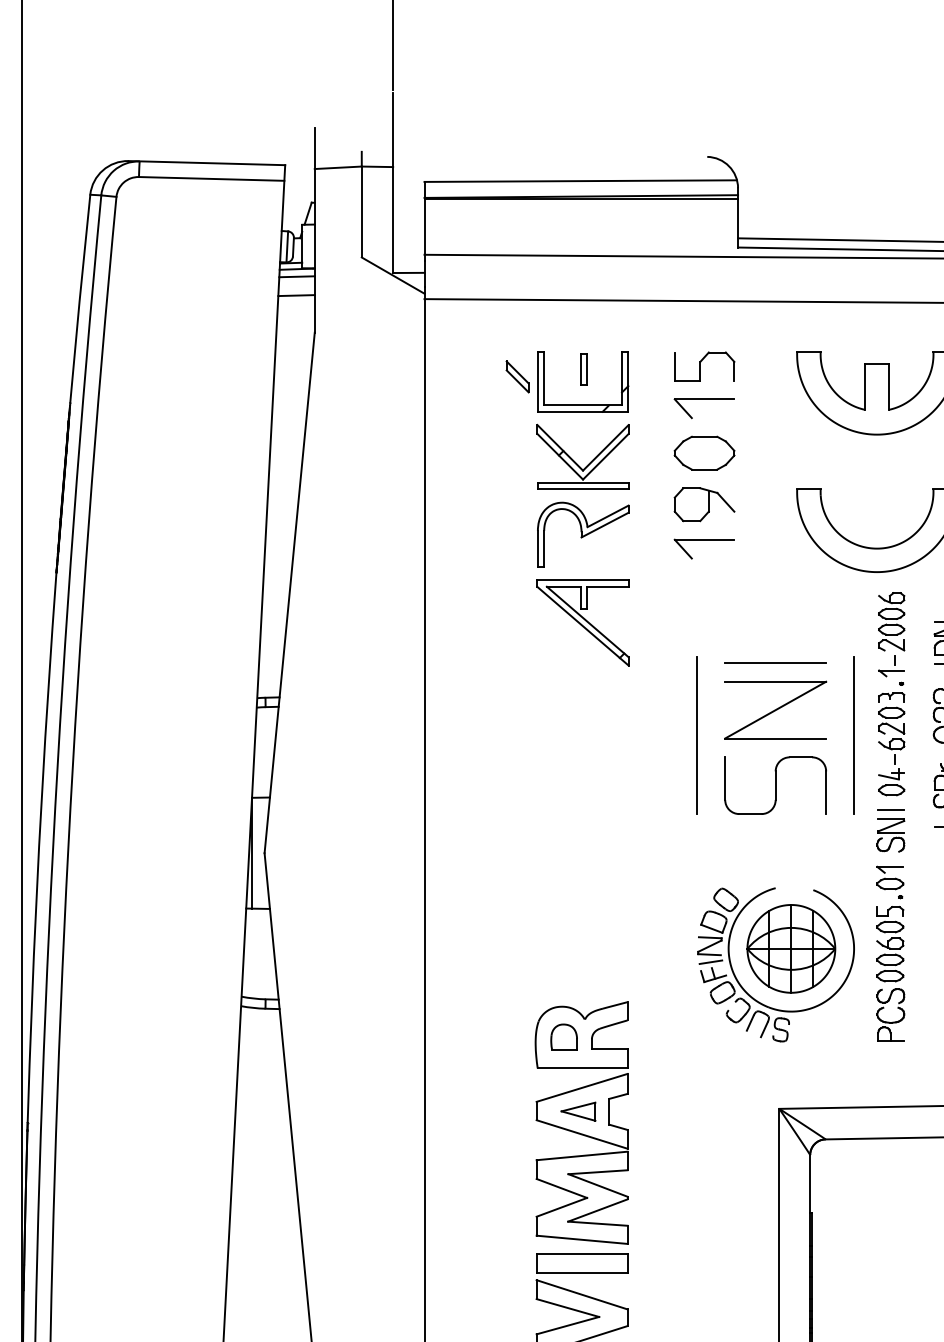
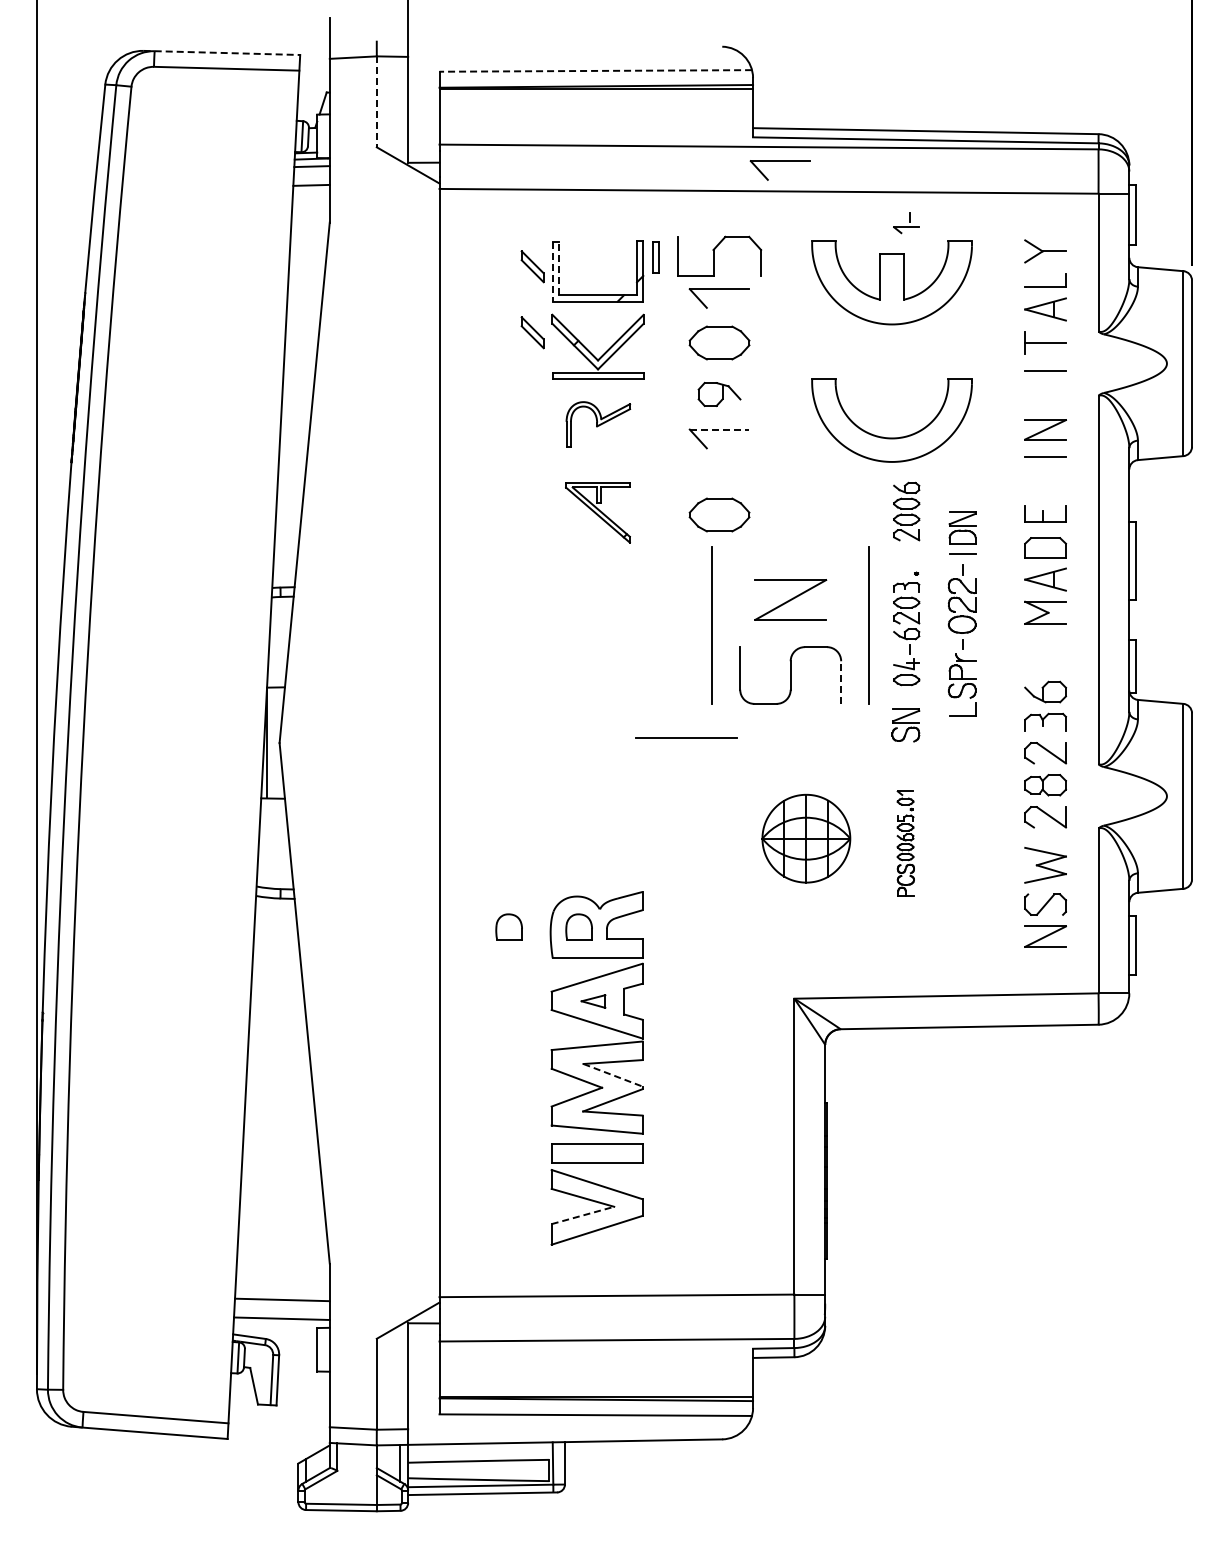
line: (207, 162) -> (222, 52), solid -> dashed
line: (580, 180) -> (595, 70), solid -> dashed
line: (361, 212) -> (376, 102), solid -> dashed
part: (764, 271) -> (779, 161), added
part: (704, 365) -> (719, 255), size x1.4
part: (583, 369) -> (655, 257), moved
line: (543, 378) -> (558, 268), solid -> dashed
line: (537, 381) -> (552, 271), solid -> dashed
part: (517, 442) -> (532, 332), added
part: (704, 504) -> (719, 394), size x0.7
part: (583, 534) -> (598, 424), size x0.7
line: (704, 539) -> (719, 429), solid -> dashed
part: (582, 622) -> (597, 512), size x0.7
part: (704, 624) -> (719, 514), added
line: (775, 662) -> (686, 737), moved
part: (891, 666) -> (906, 223), moved
part: (775, 709) -> (790, 599), size x0.7
line: (826, 792) -> (841, 682), solid -> dashed
line: (891, 809) -> (906, 699), removed
part: (890, 953) -> (905, 843), size x0.6
part: (745, 989) -> (760, 879), removed
part: (493, 1036) -> (508, 926), added
part: (578, 1111) -> (593, 1001), size x0.7
line: (598, 1185) -> (613, 1075), solid -> dashed
line: (568, 1325) -> (583, 1215), solid -> dashed

